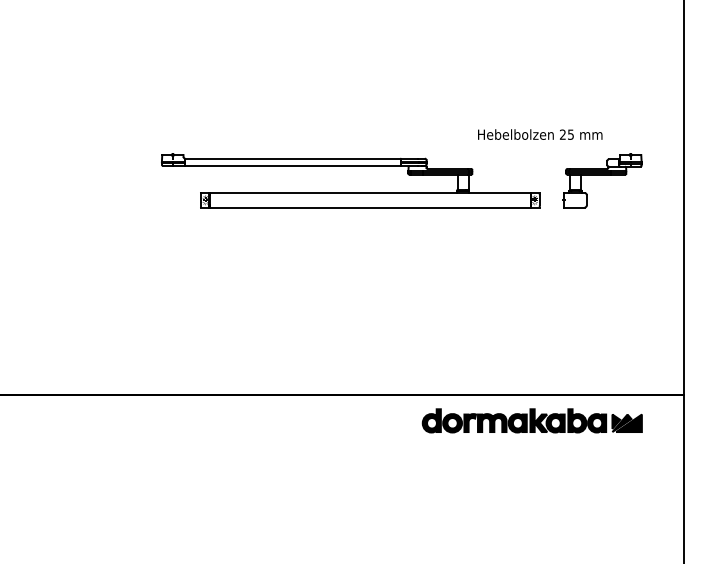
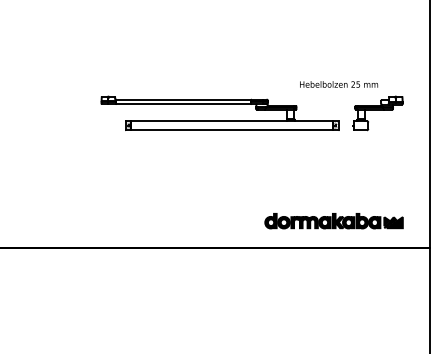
part: (531, 421) -> (333, 221), moved

